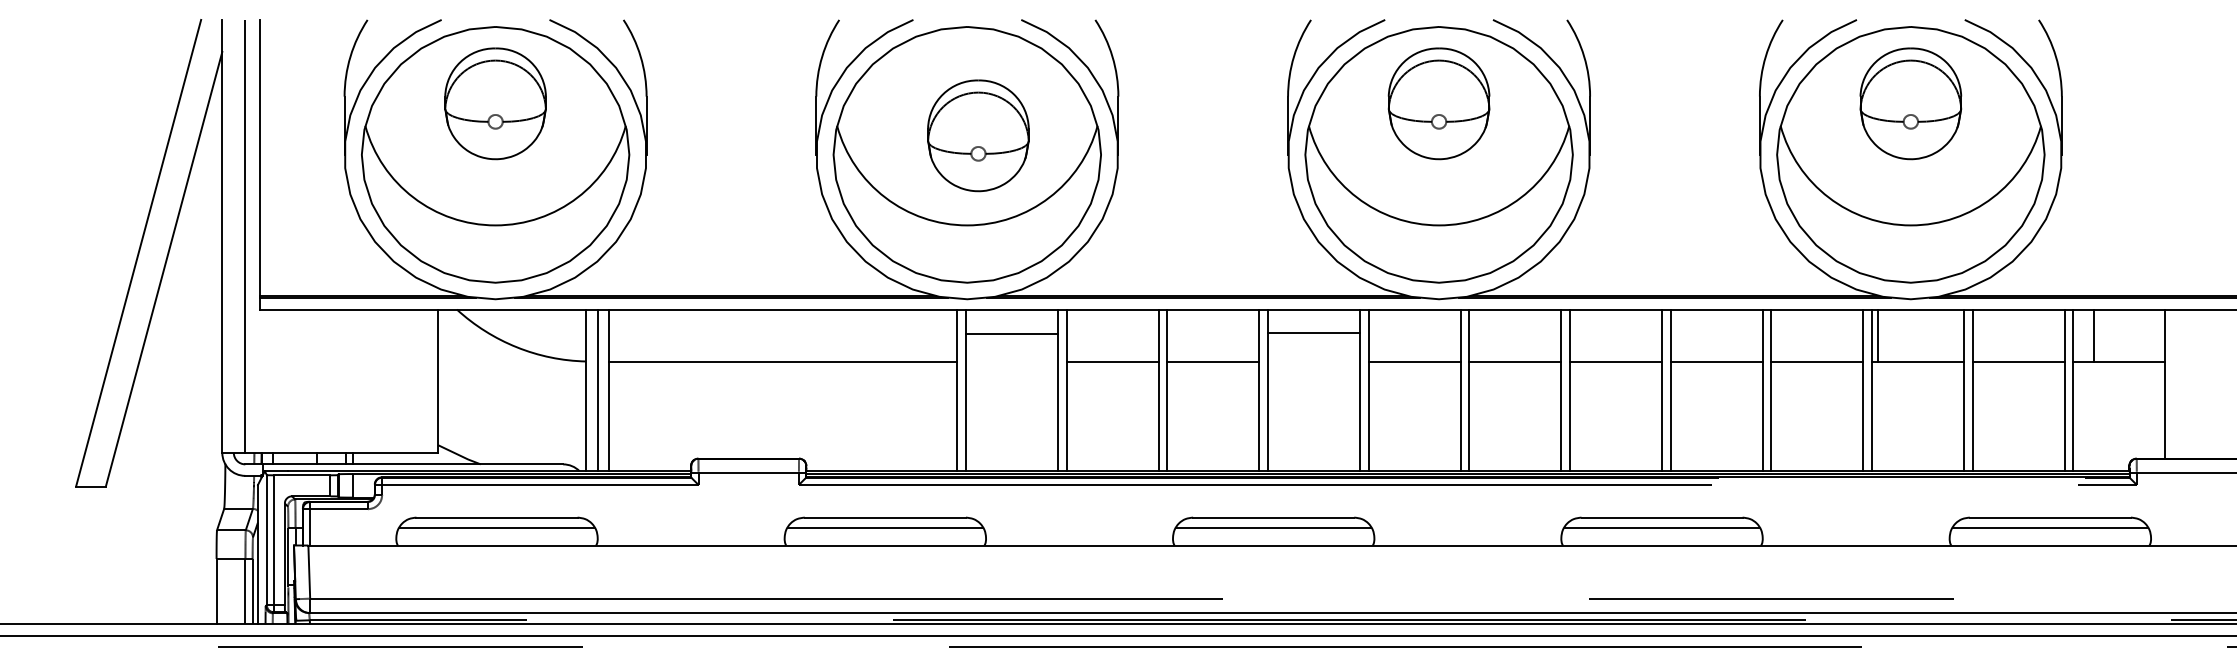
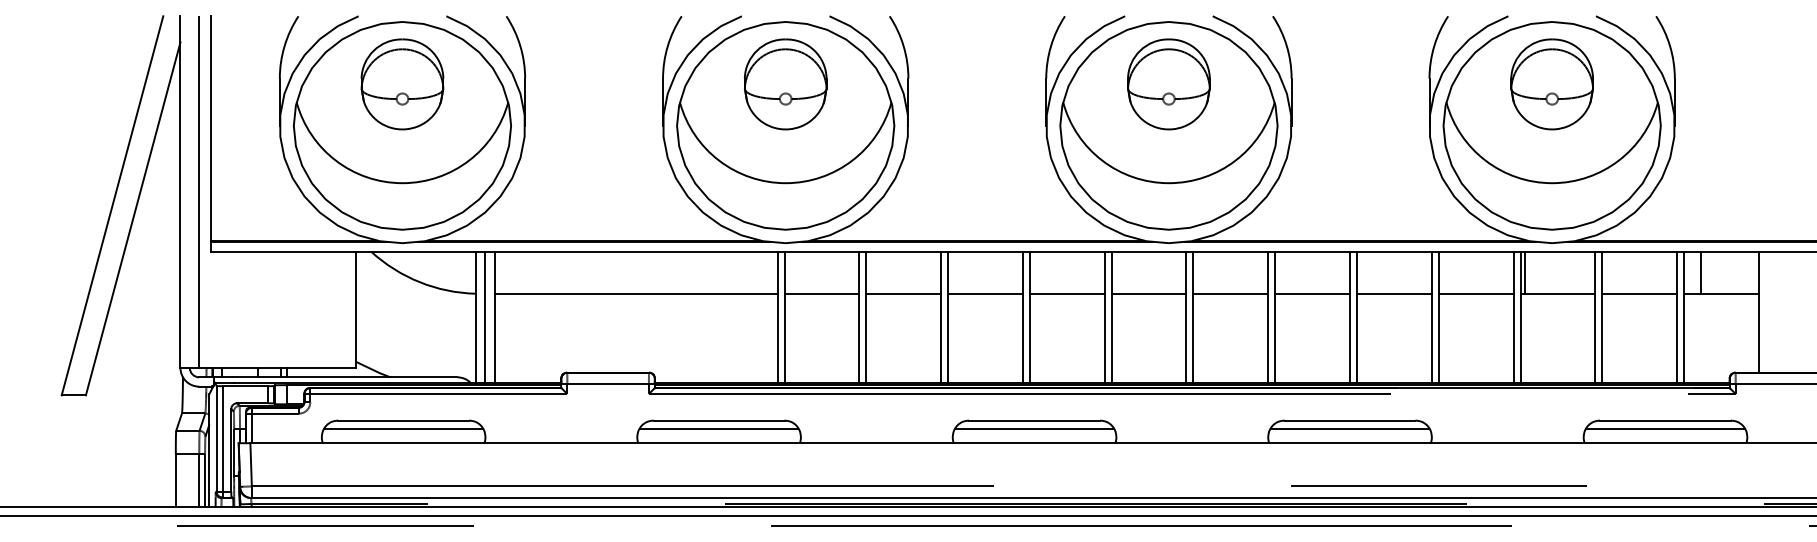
part: (978, 135) -> (785, 84), moved
line: (1312, 332) -> (1066, 293), moved
line: (1011, 334) -> (821, 293), moved

